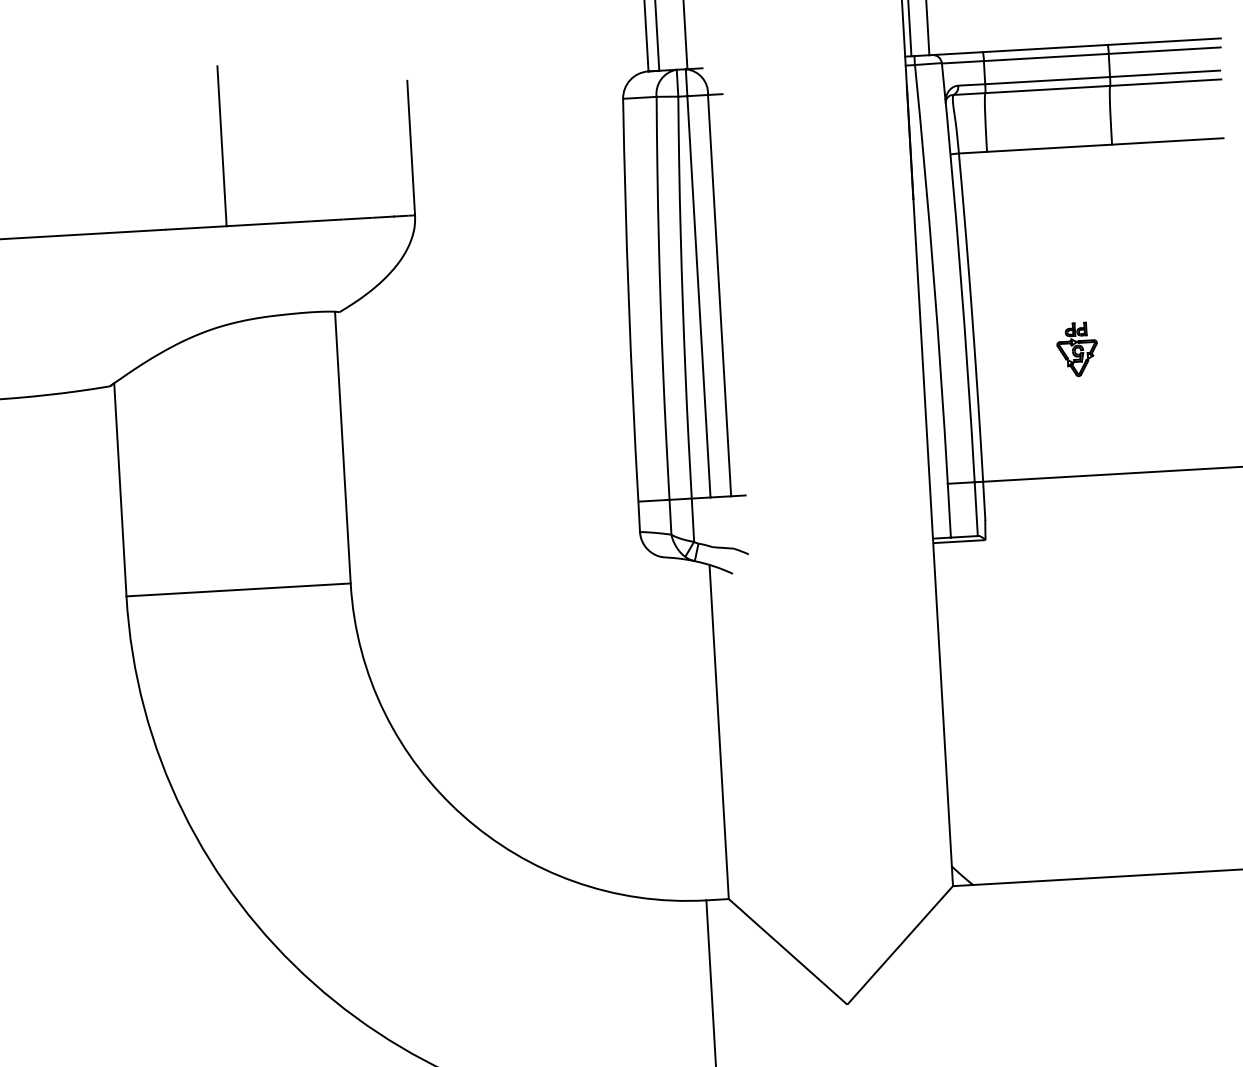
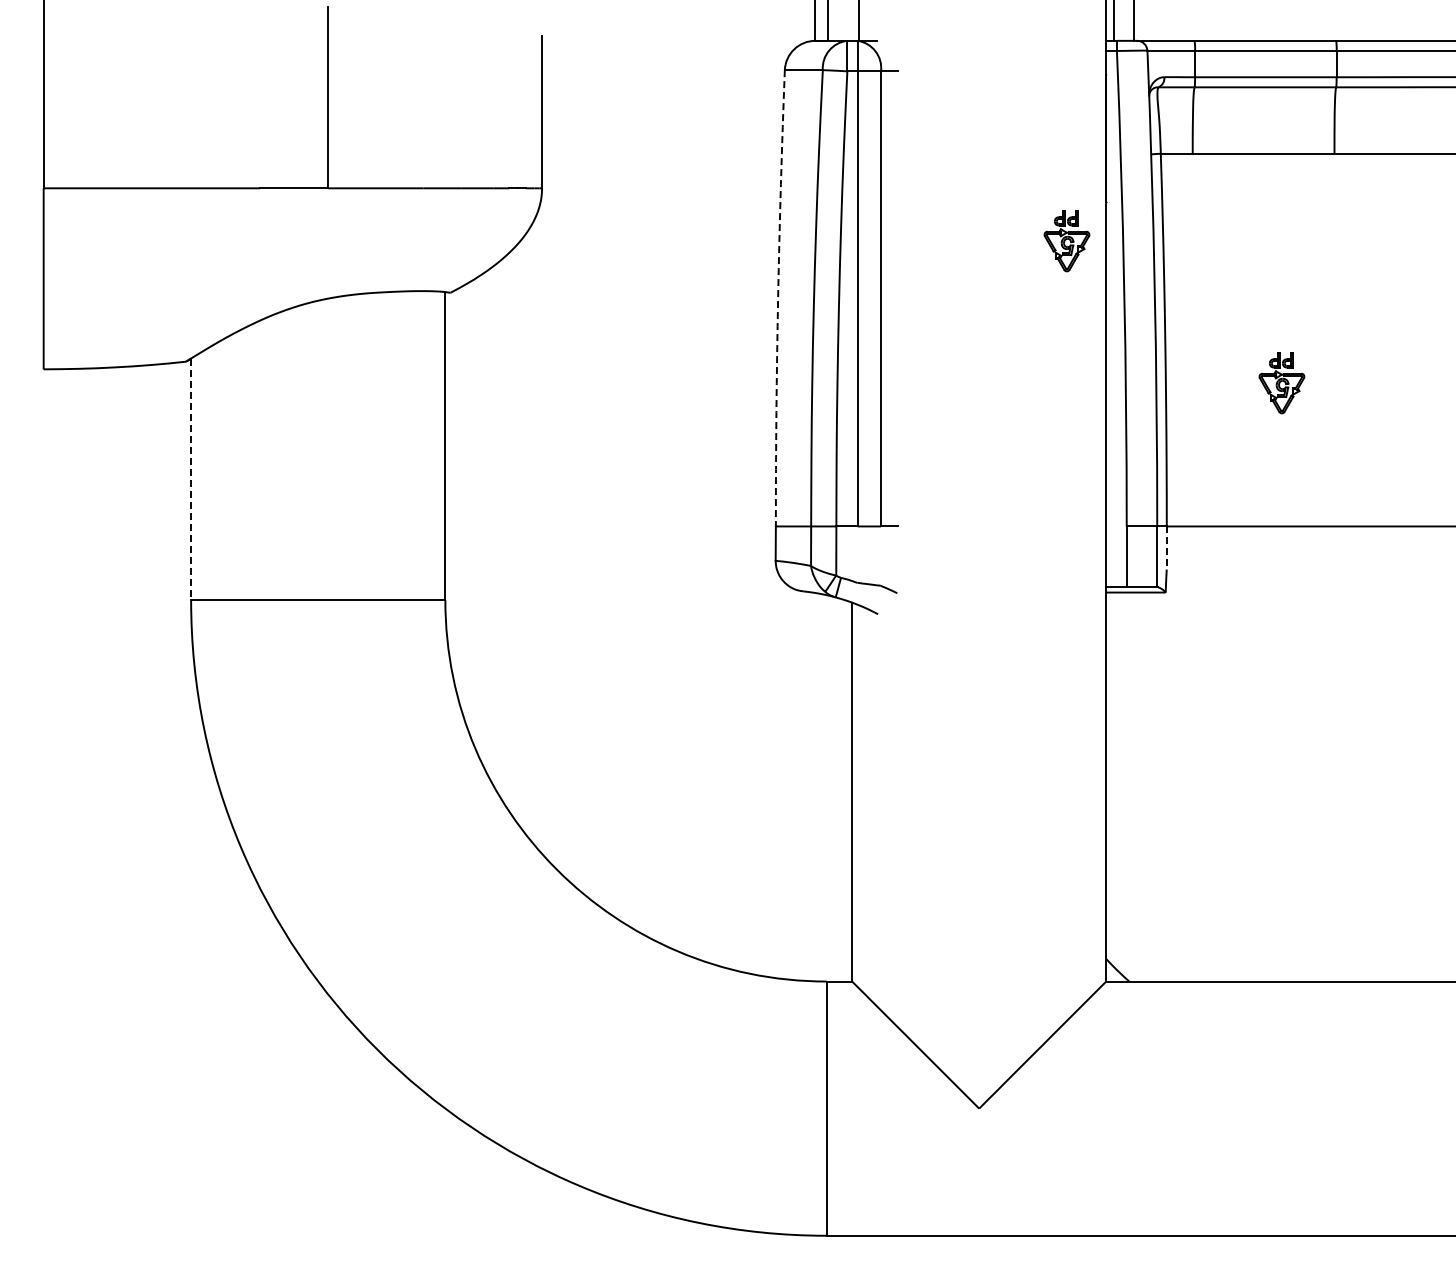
part: (880, 235) -> (1066, 241), added
arc: (629, 300) -> (778, 298), solid -> dashed
line: (120, 489) -> (191, 479), solid -> dashed
line: (984, 501) -> (1166, 548), solid -> dashed

